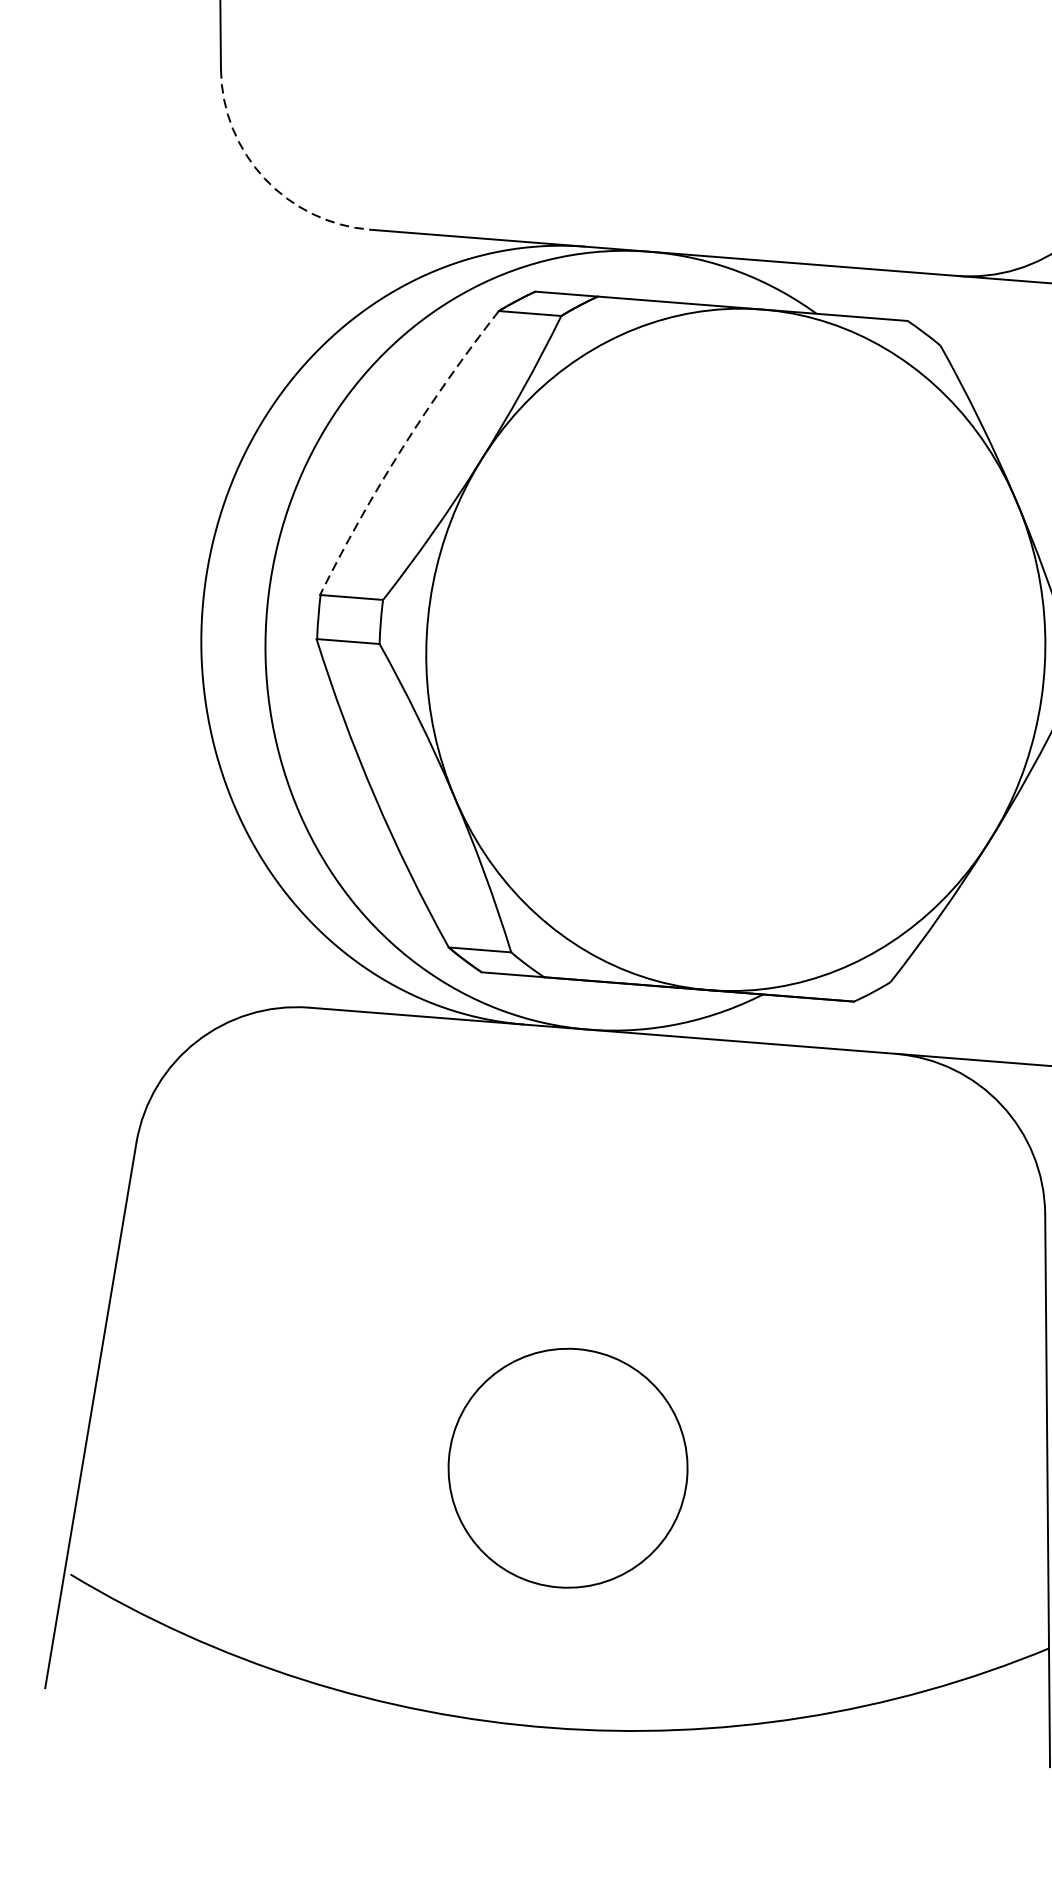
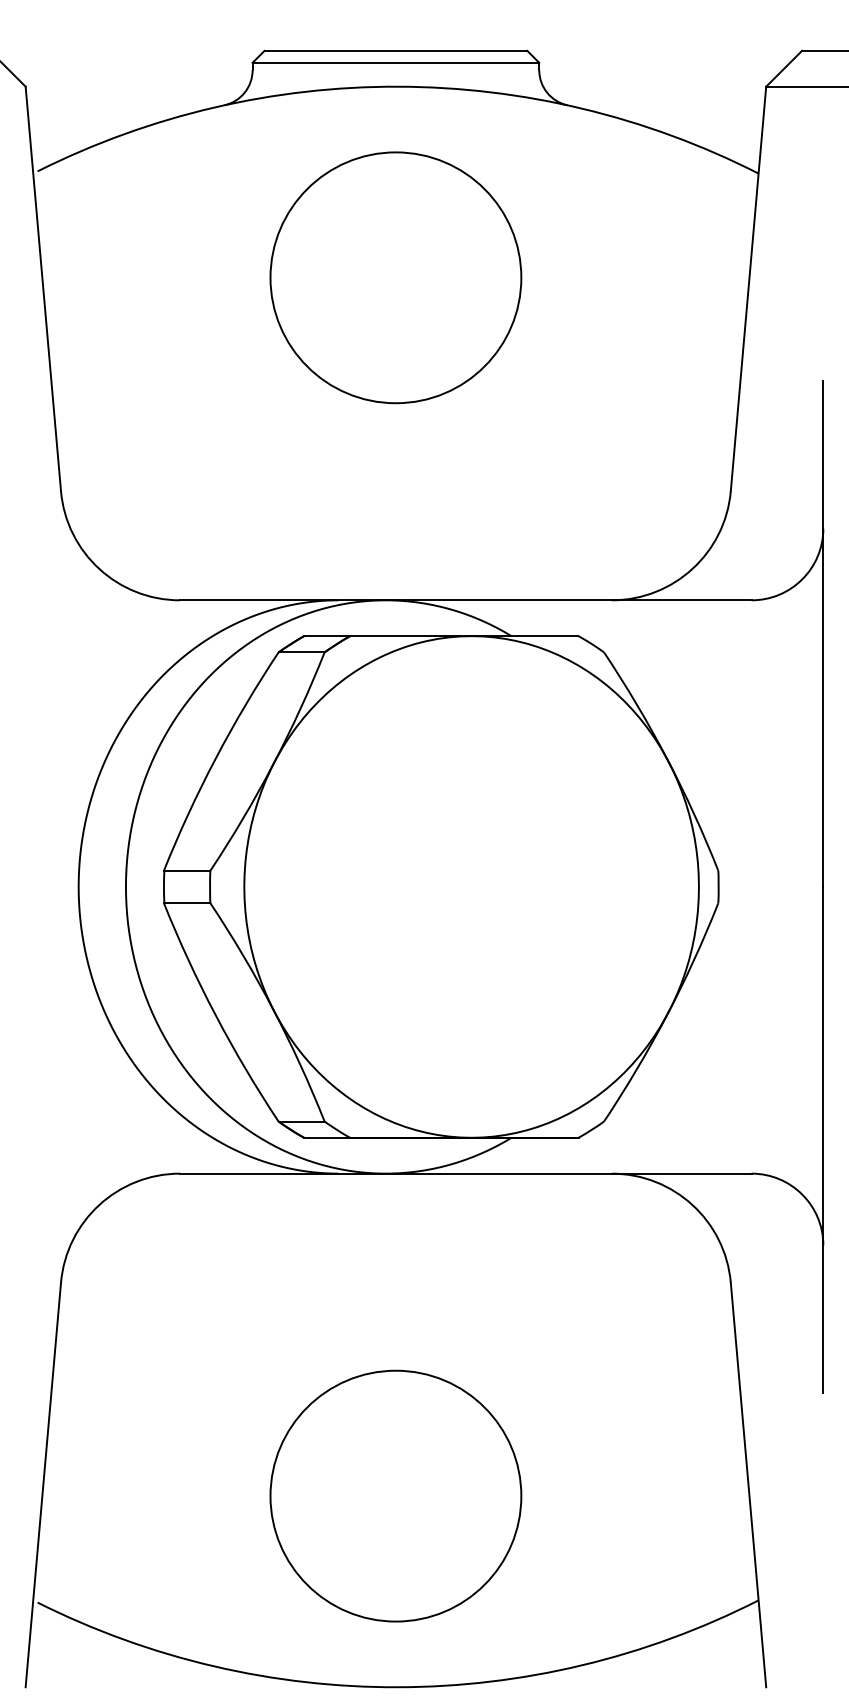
arc: (264, 178) -> (99, 568), dashed -> solid
arc: (402, 448) -> (215, 758), dashed -> solid
circle: (567, 1467) -> (395, 1495), size x1.43

